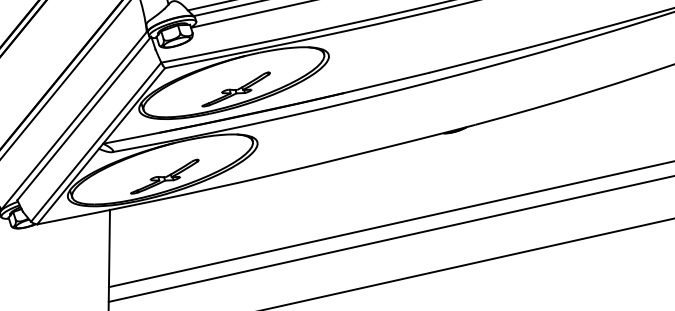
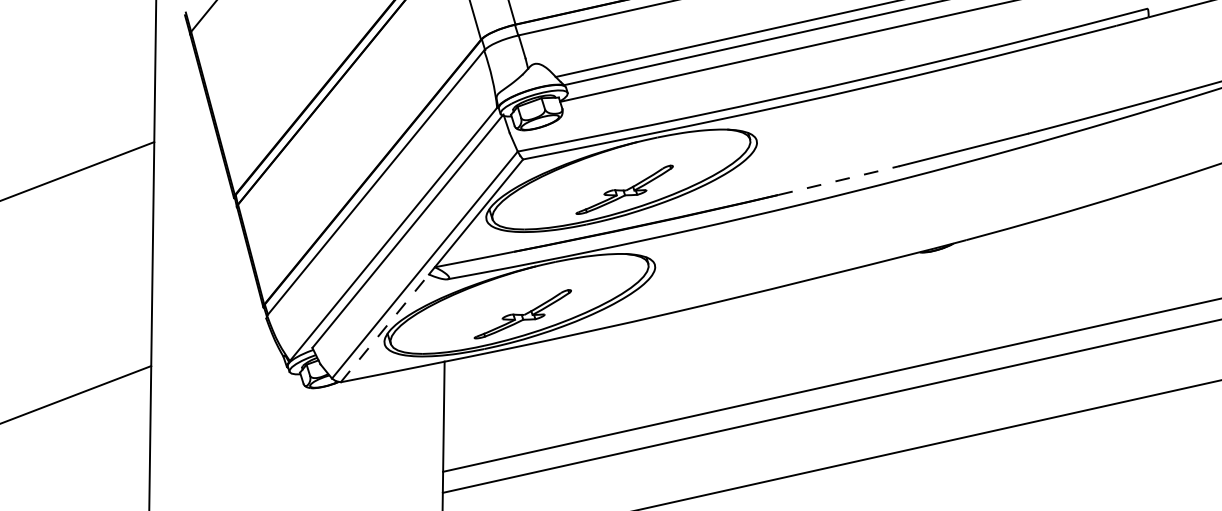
line: (386, 82) -> (839, 180), solid -> dashed
line: (67, 186) -> (384, 328), solid -> dashed

